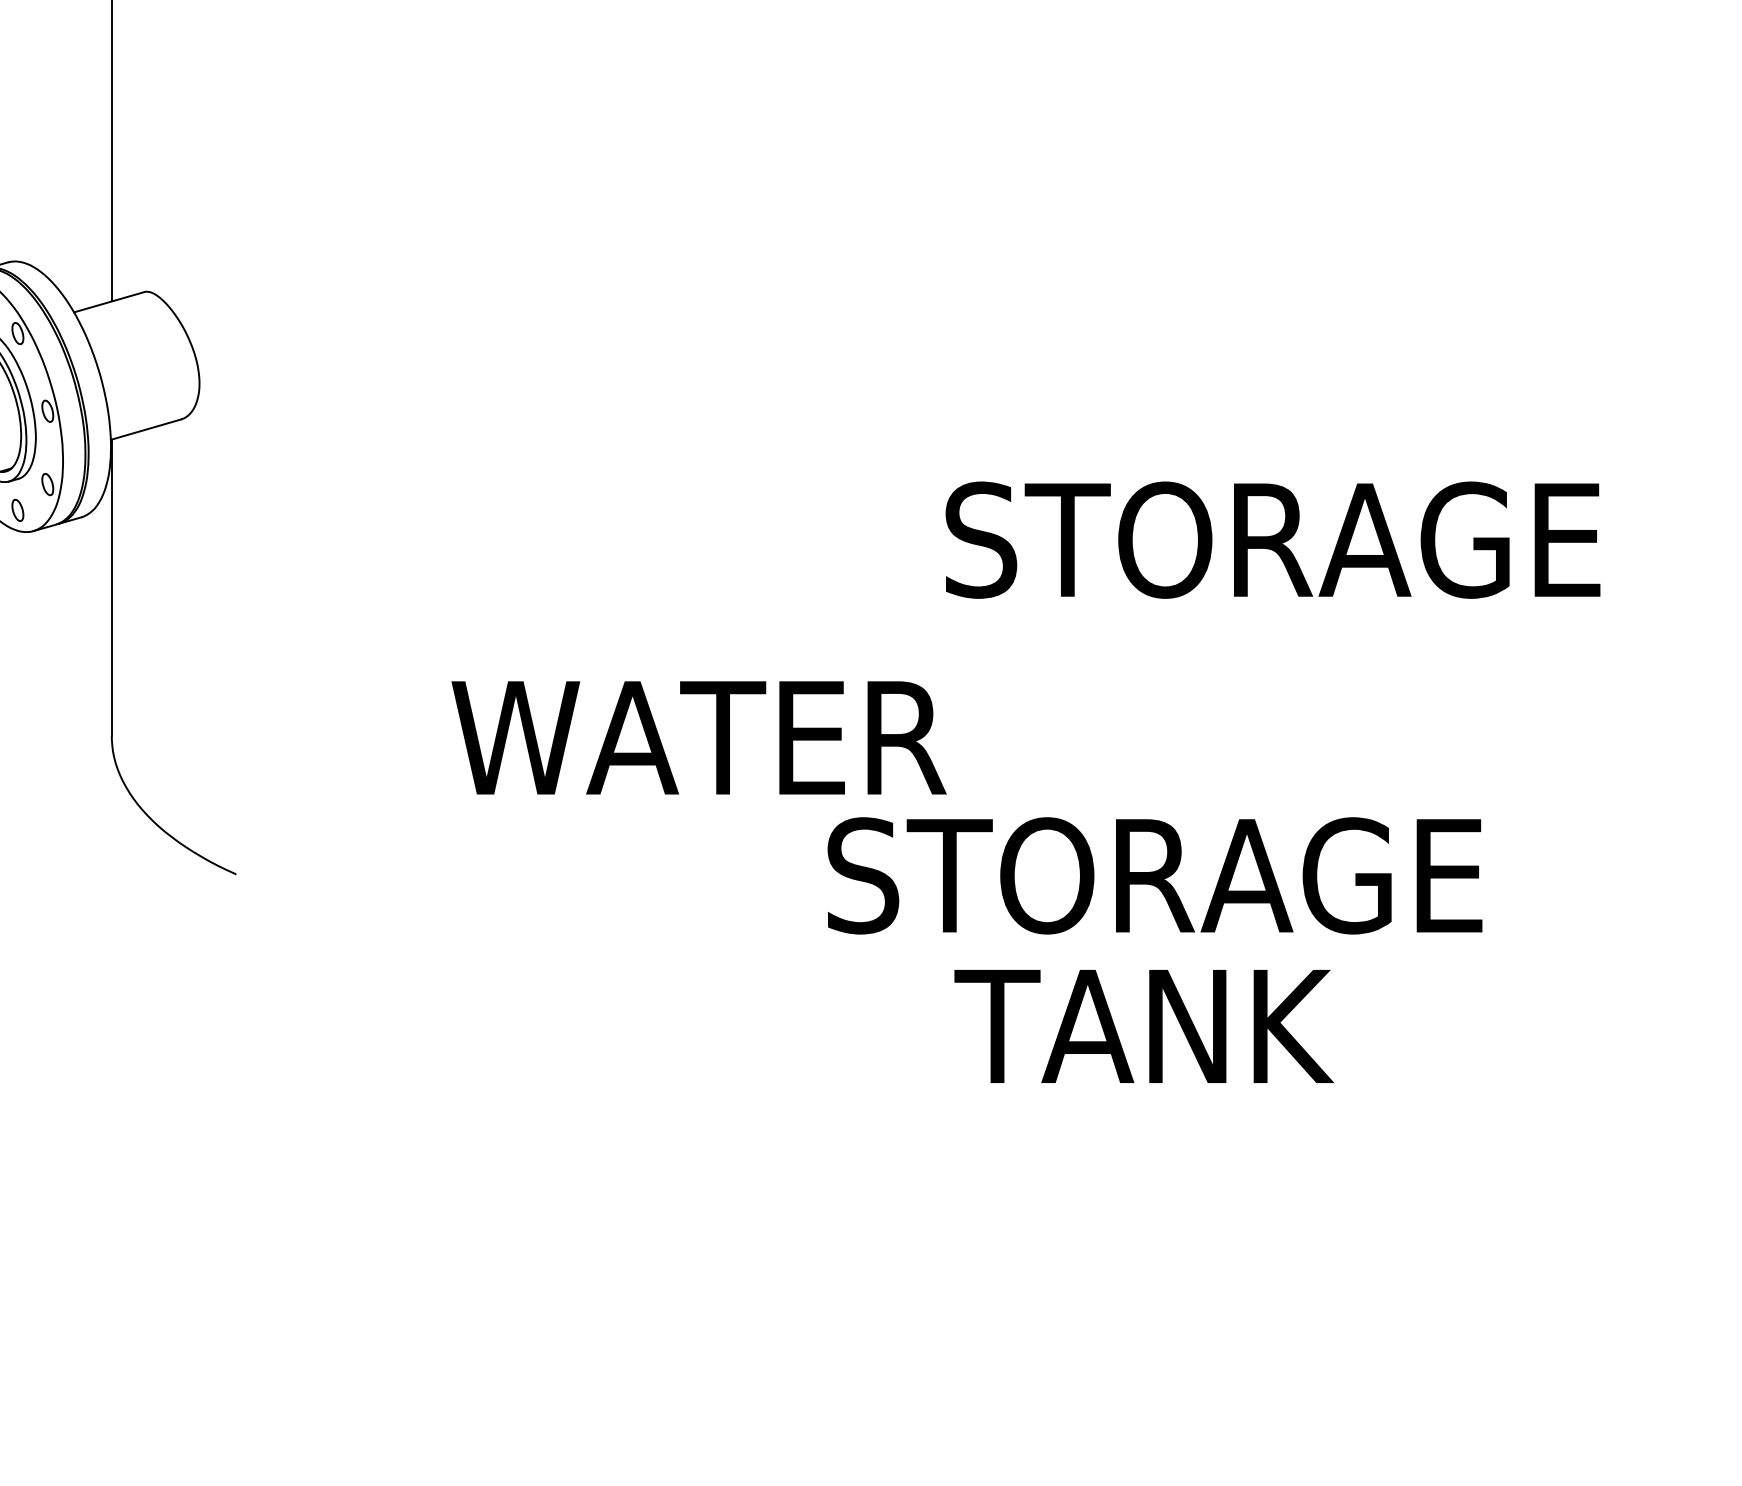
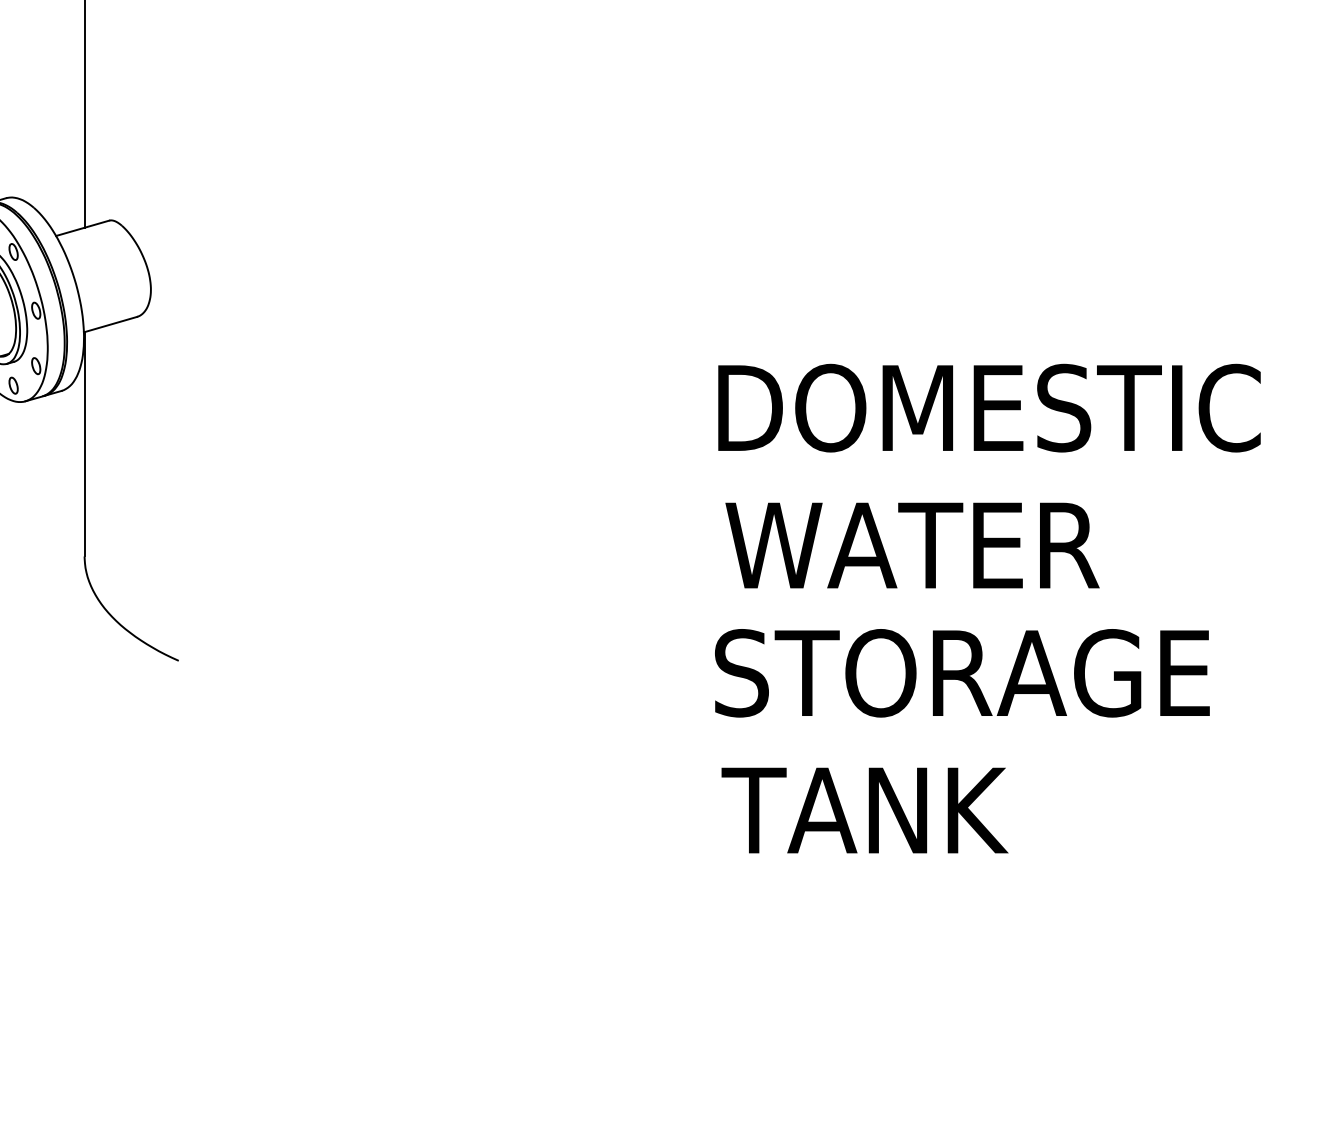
text: (1306, 539) -> (987, 407), STORAGE -> DOMESTIC
text: (698, 737) -> (912, 545), moved
text: (1154, 875) -> (961, 672), moved
text: (1144, 1026) -> (865, 810), moved

